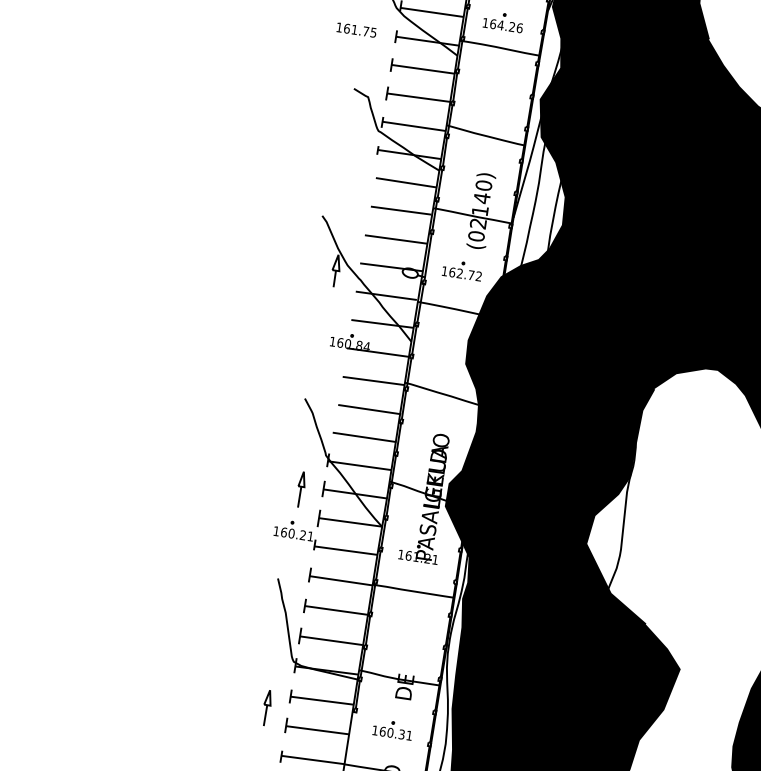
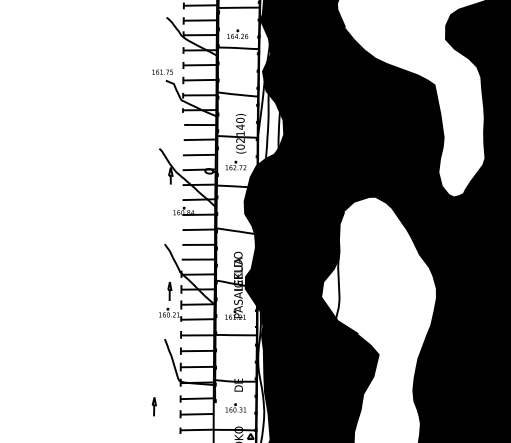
text: (356, 28) -> (162, 71), moved
part: (265, 707) -> (153, 406), moved

